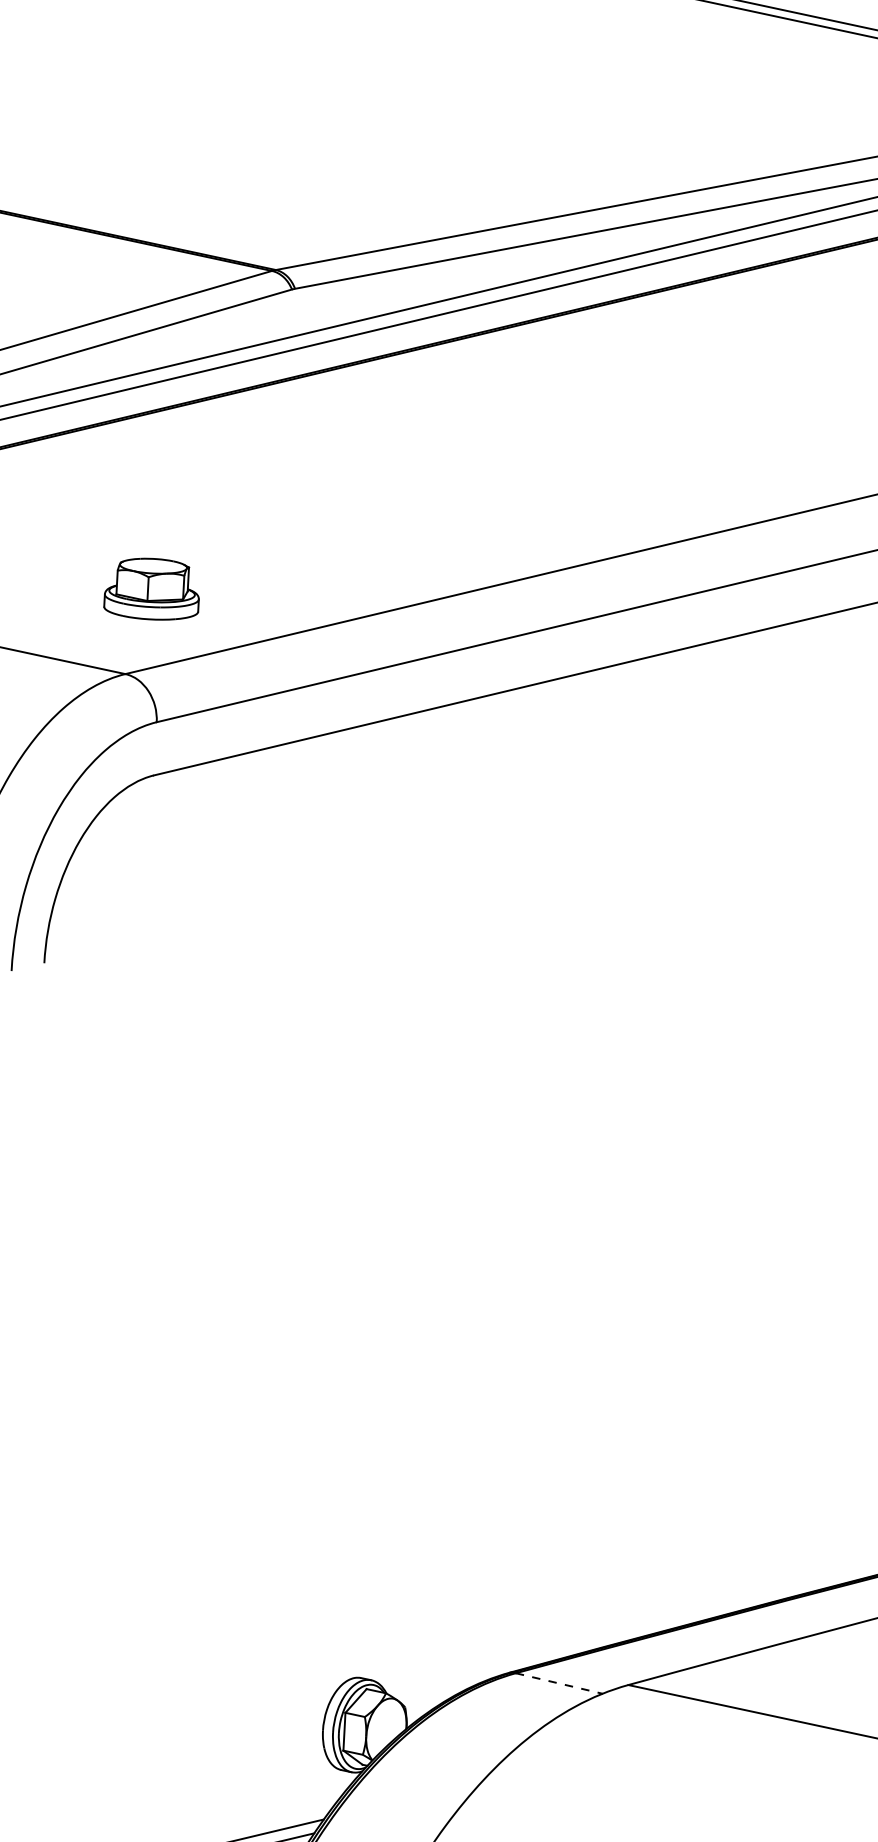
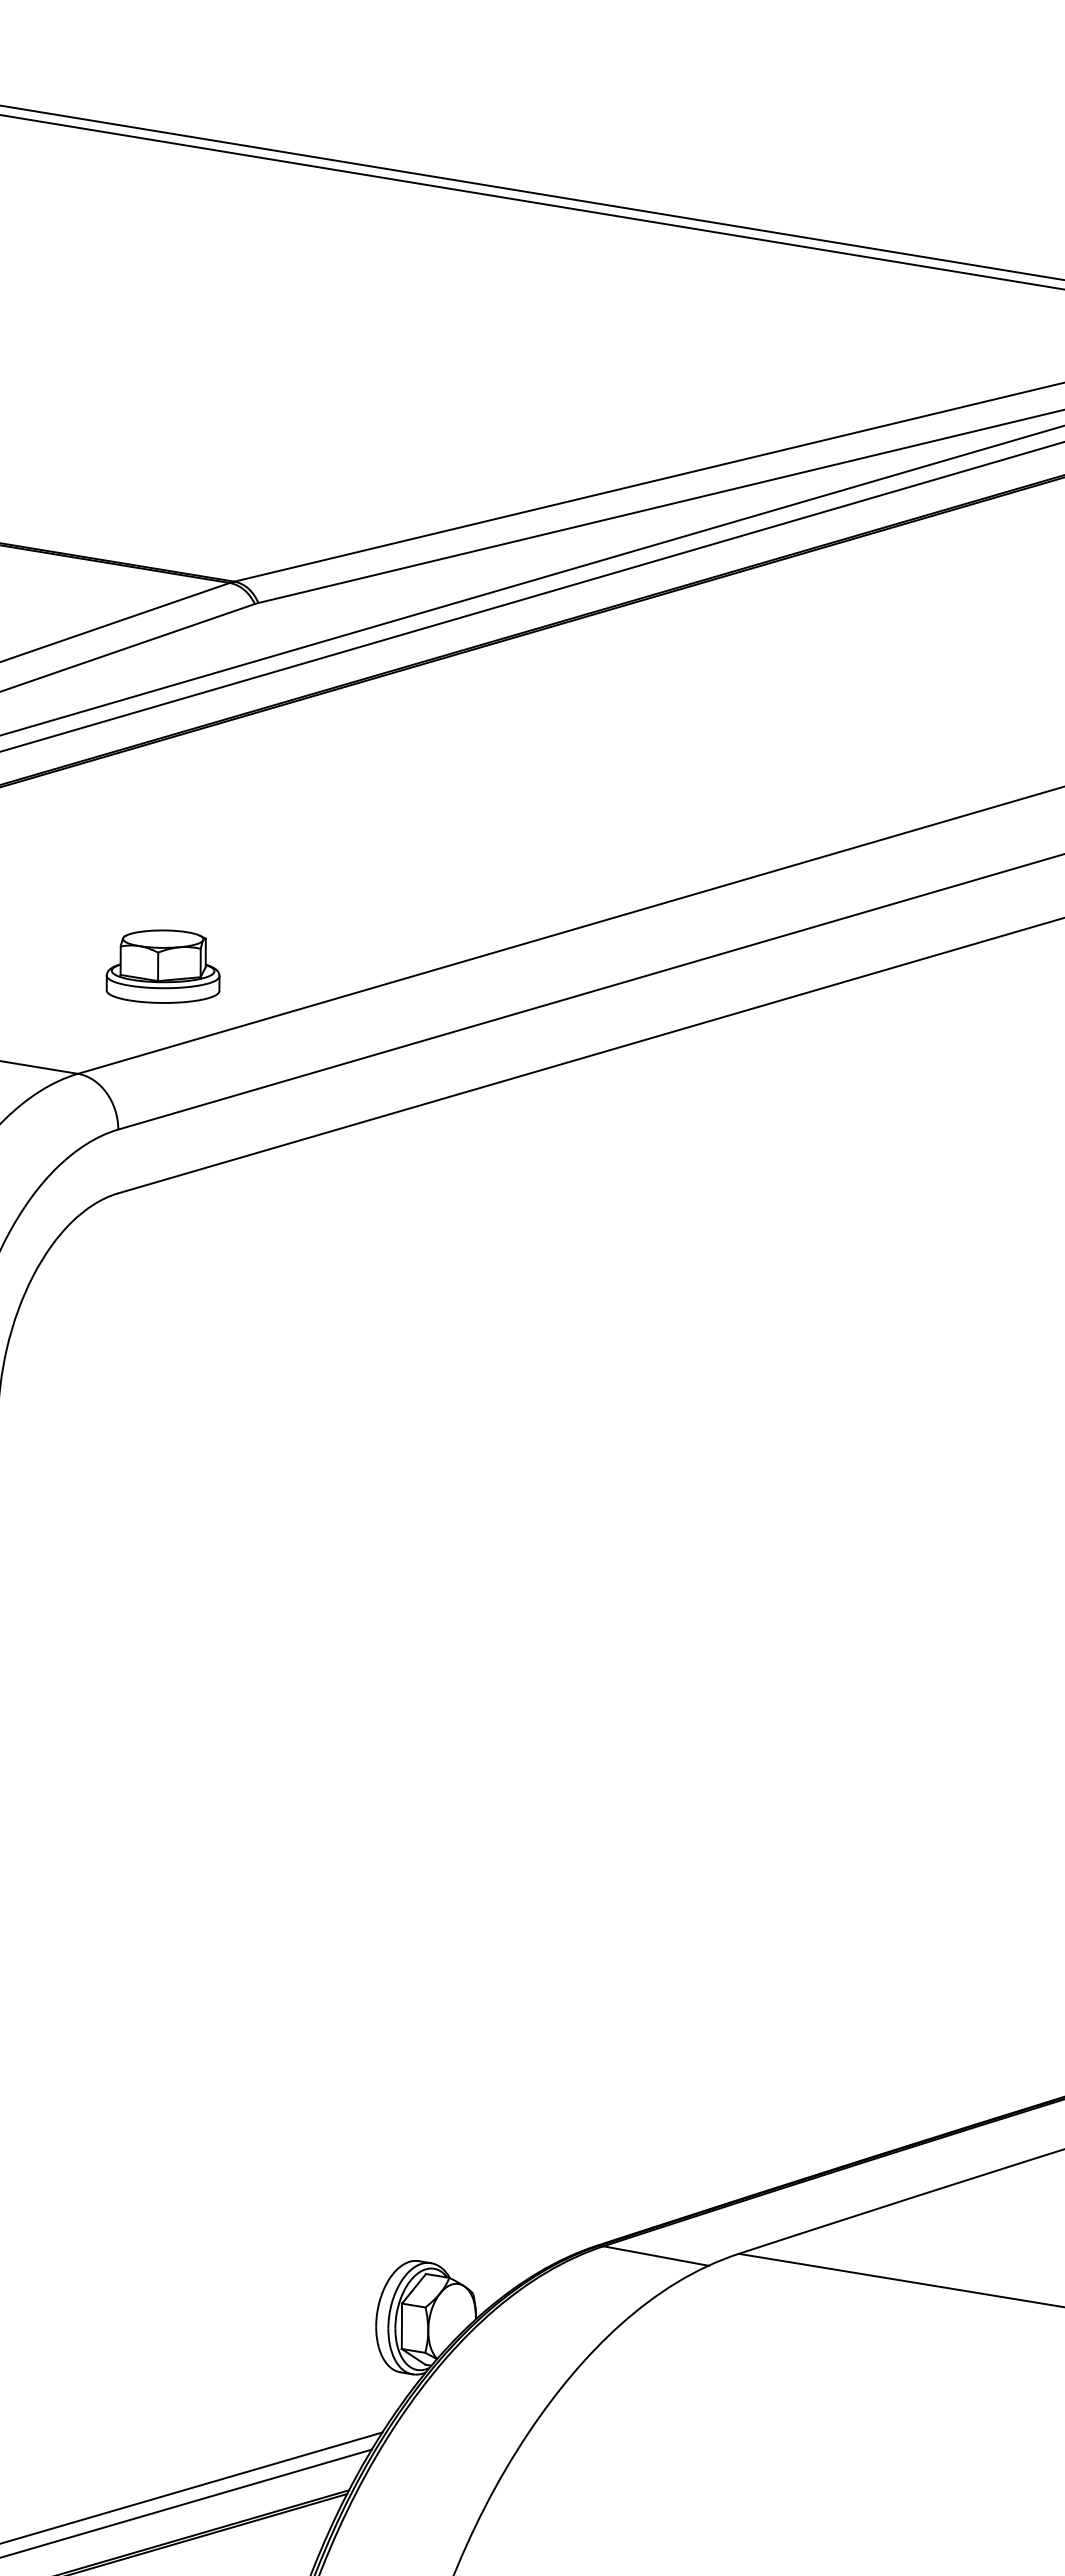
part: (151, 588) -> (162, 966), moved
line: (559, 1683) -> (656, 2256), dashed -> solid

